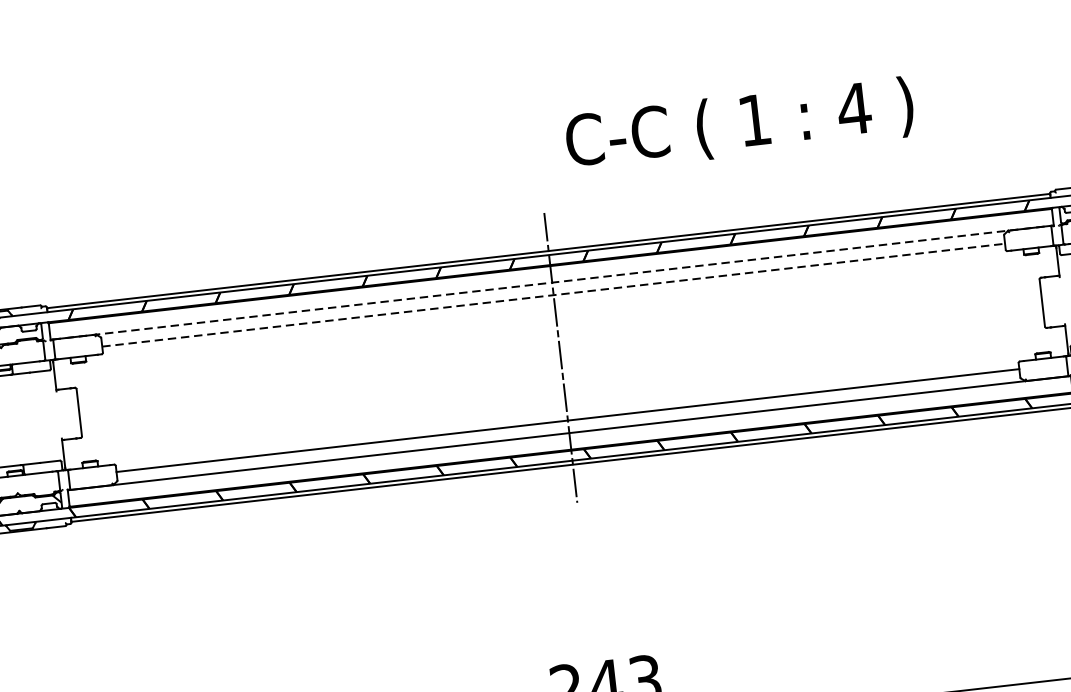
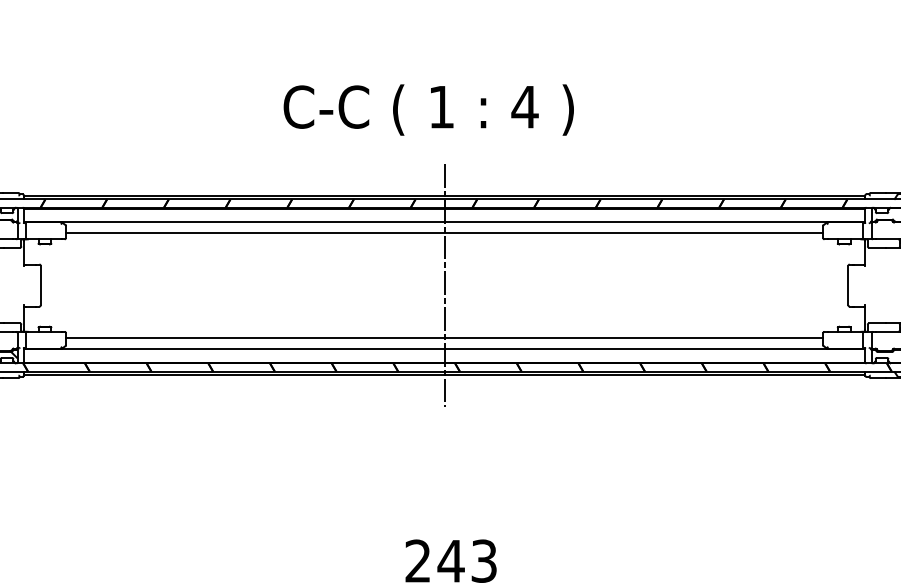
text: (739, 124) -> (428, 109), moved
line: (553, 282) -> (445, 222), dashed -> solid
line: (553, 295) -> (444, 233), dashed -> solid

